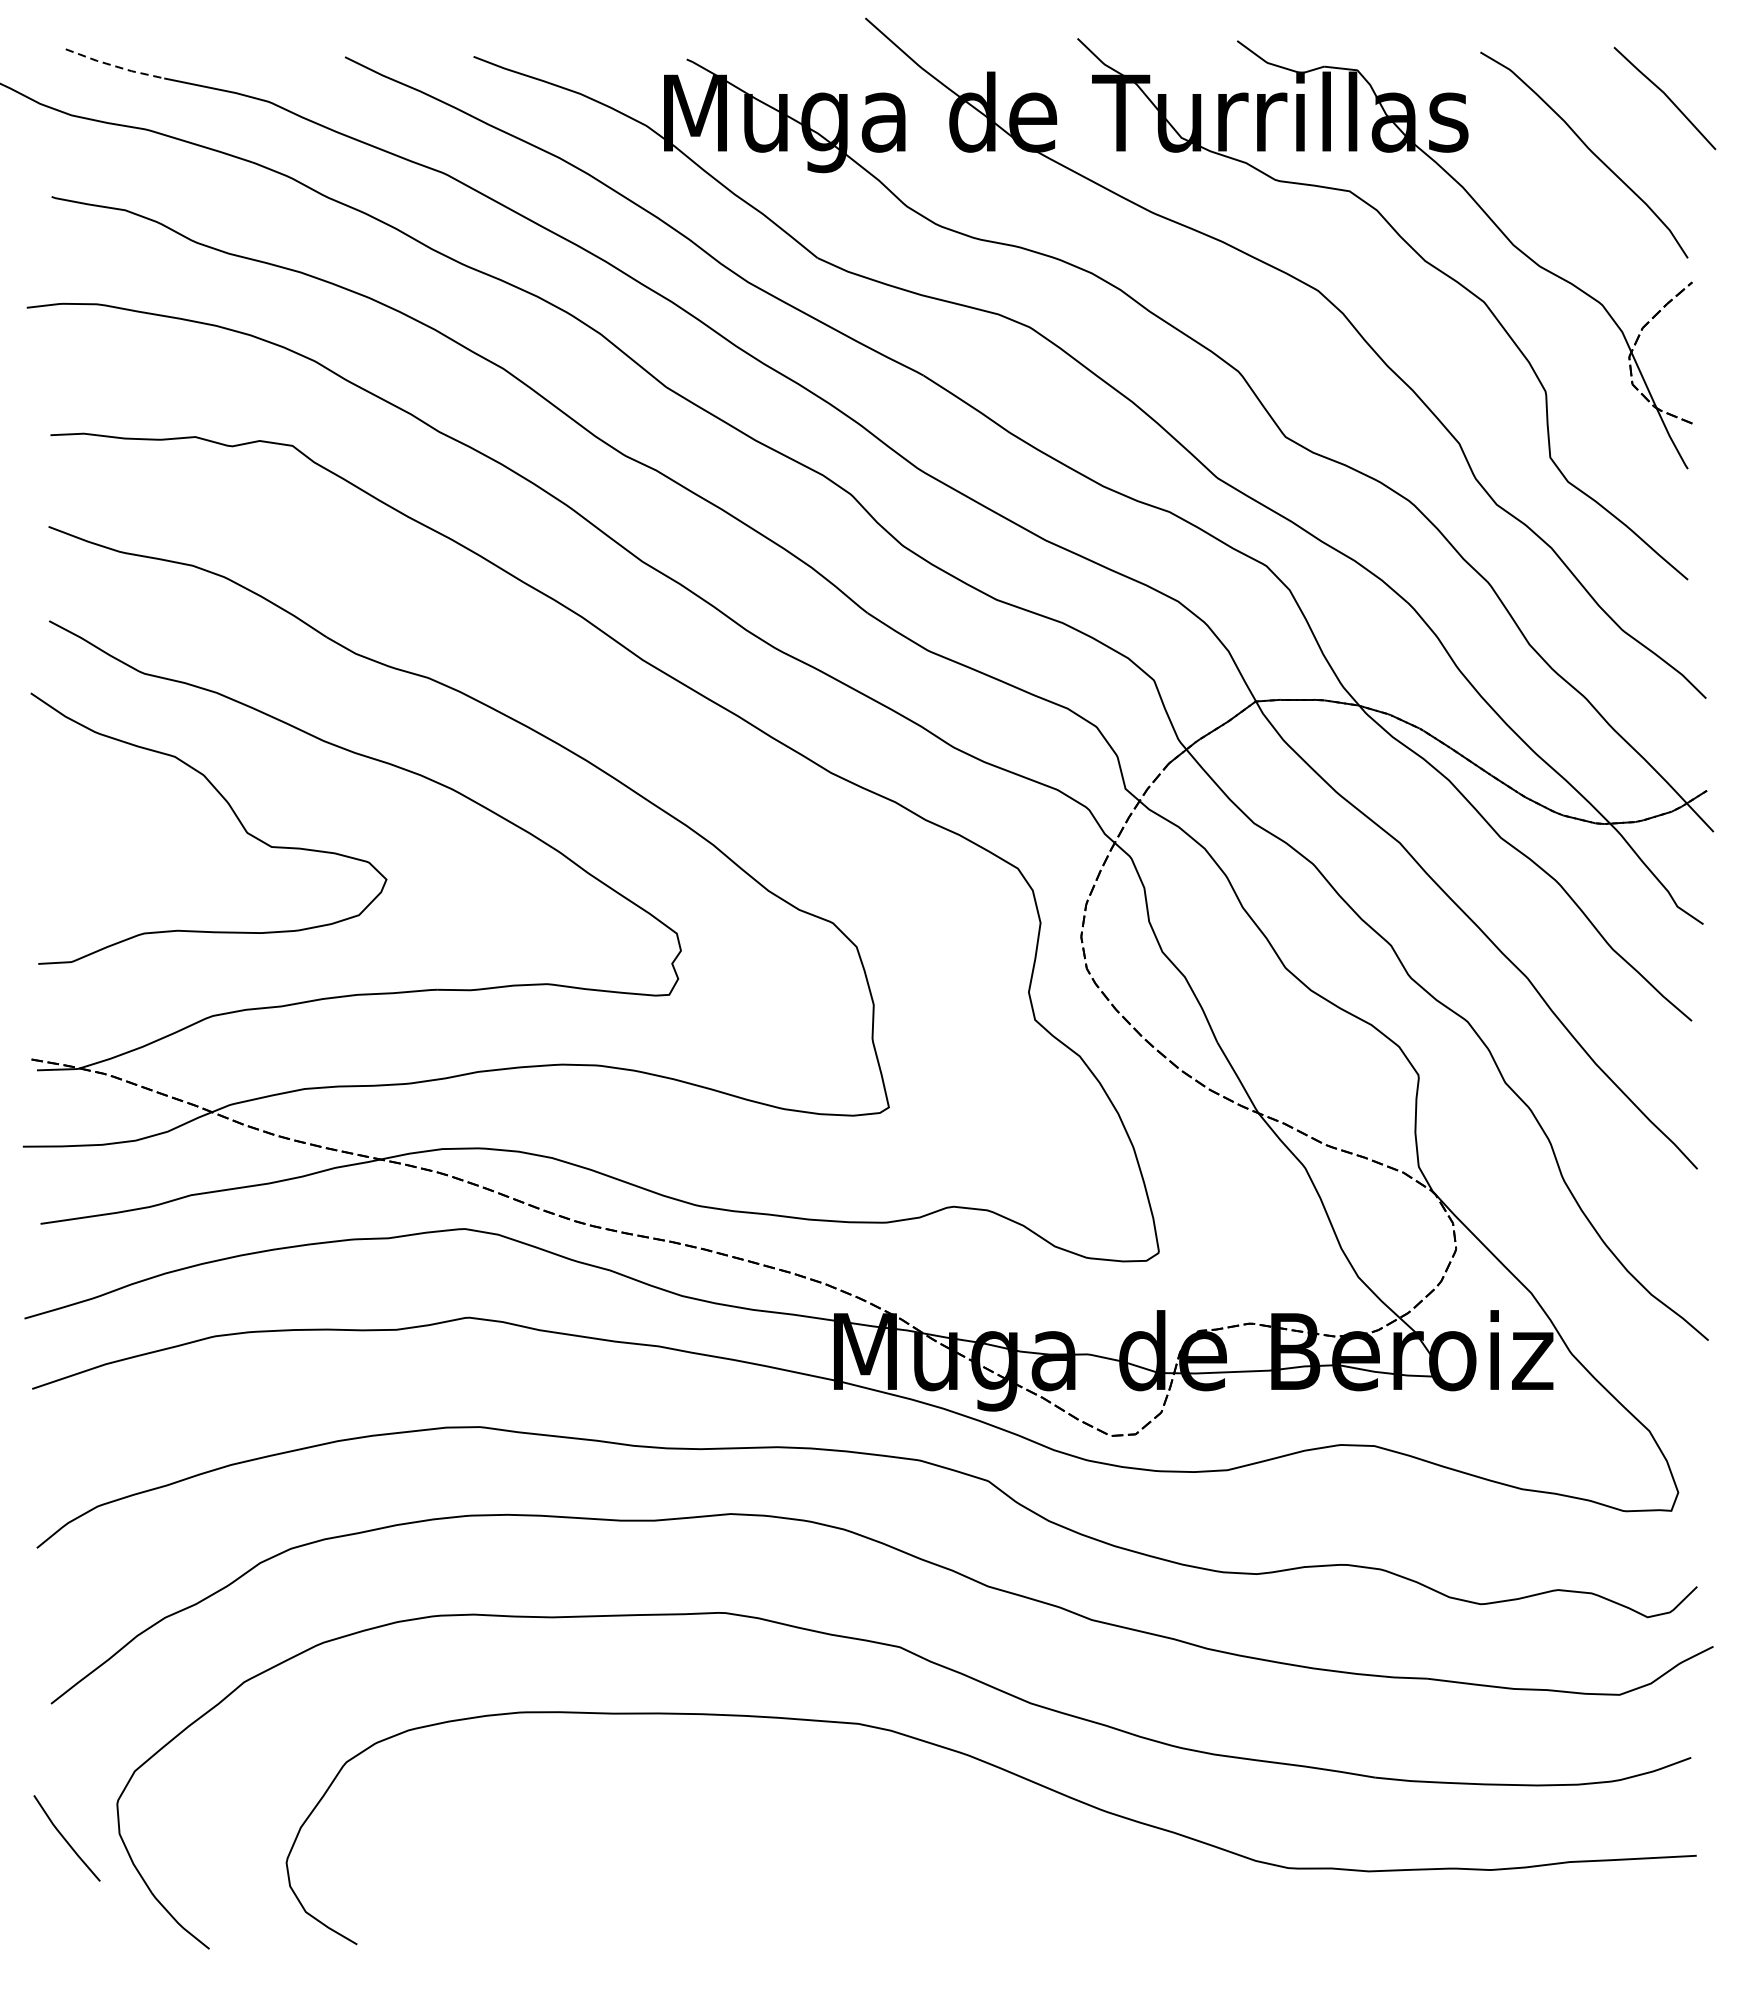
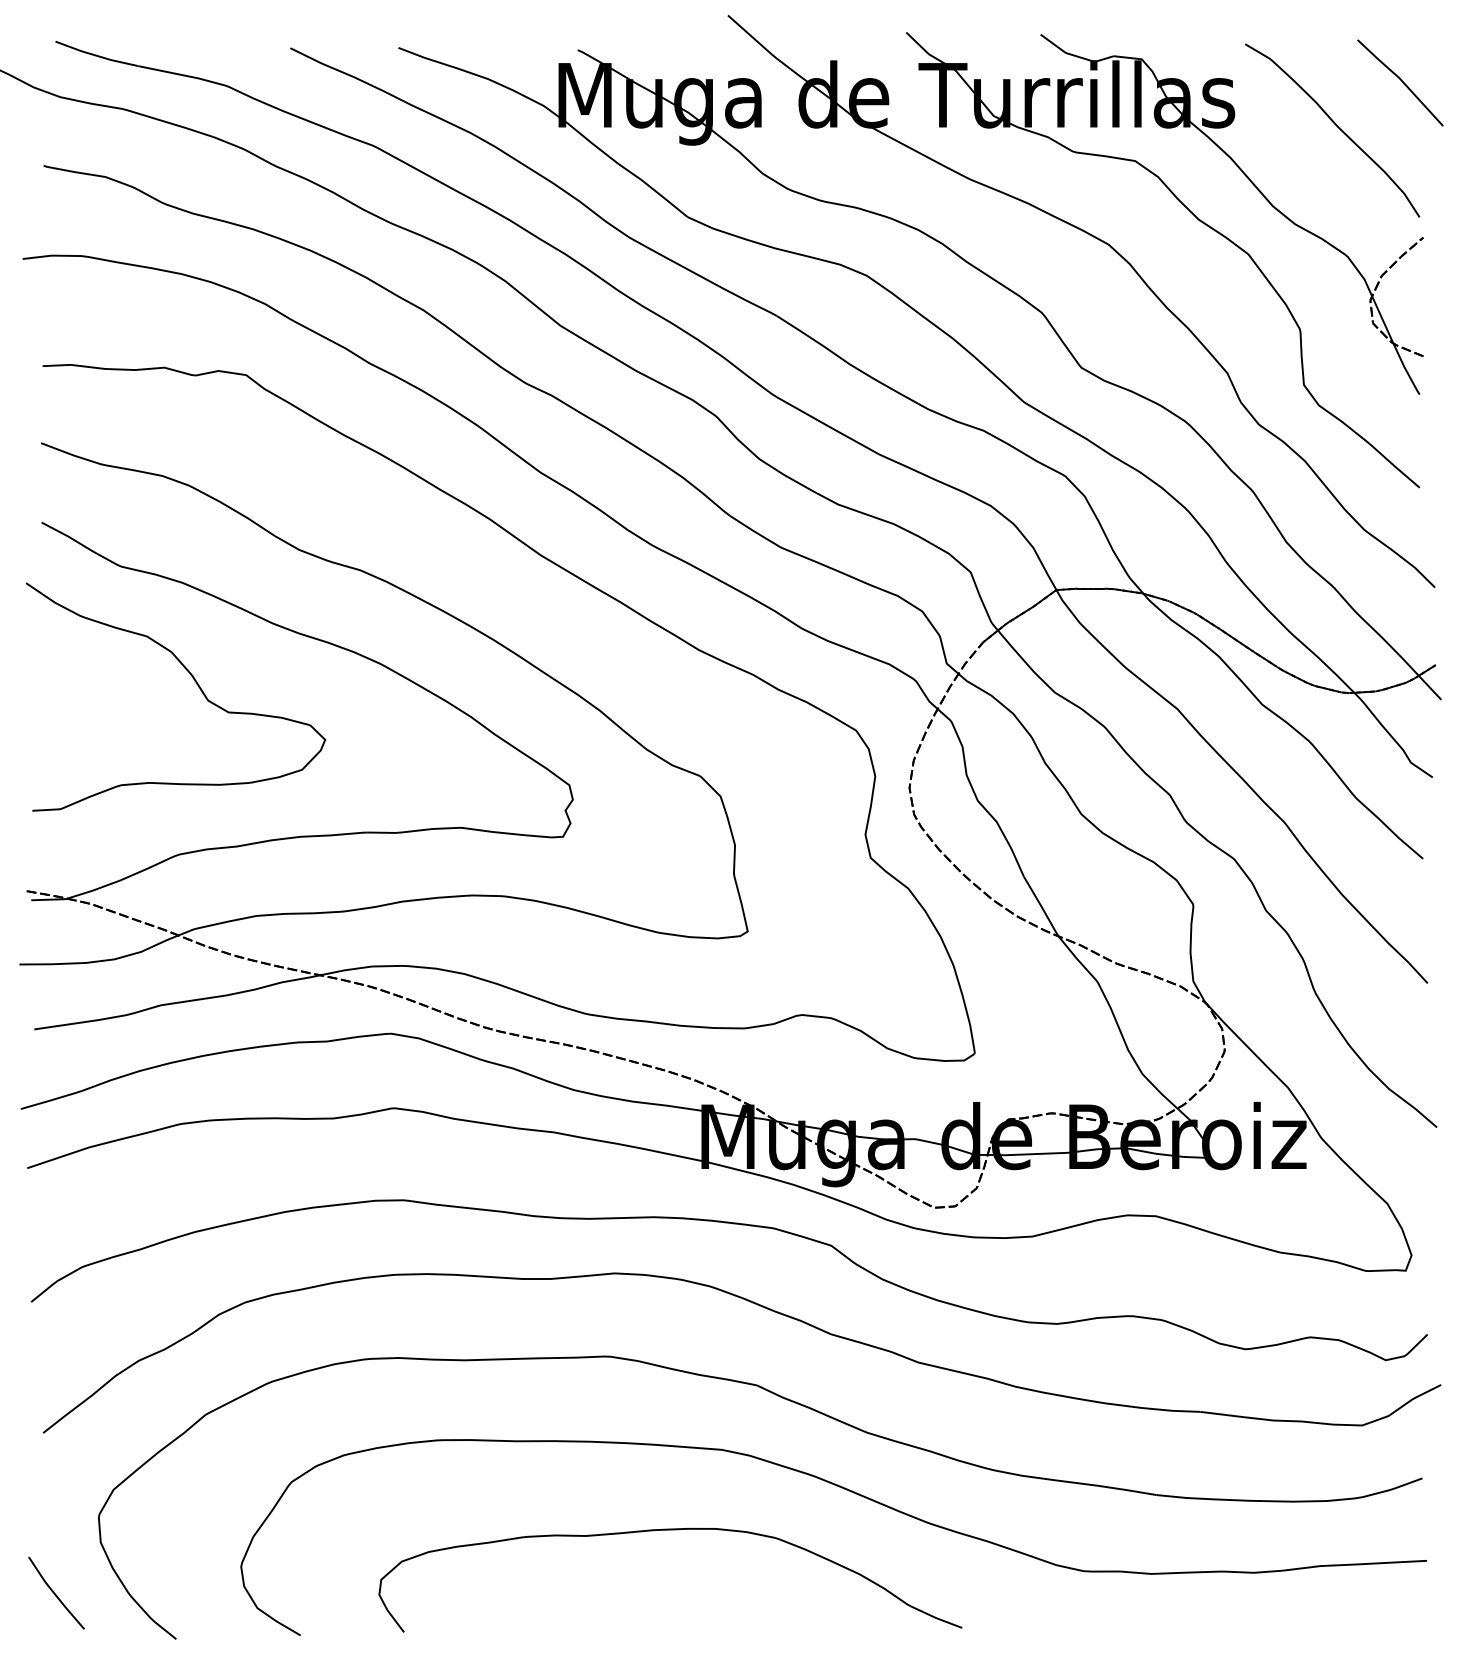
line: (113, 65) -> (95, 55), dashed -> solid
curve: (797, 1819) -> (670, 1530), added
line: (65, 1838) -> (55, 1593), moved

